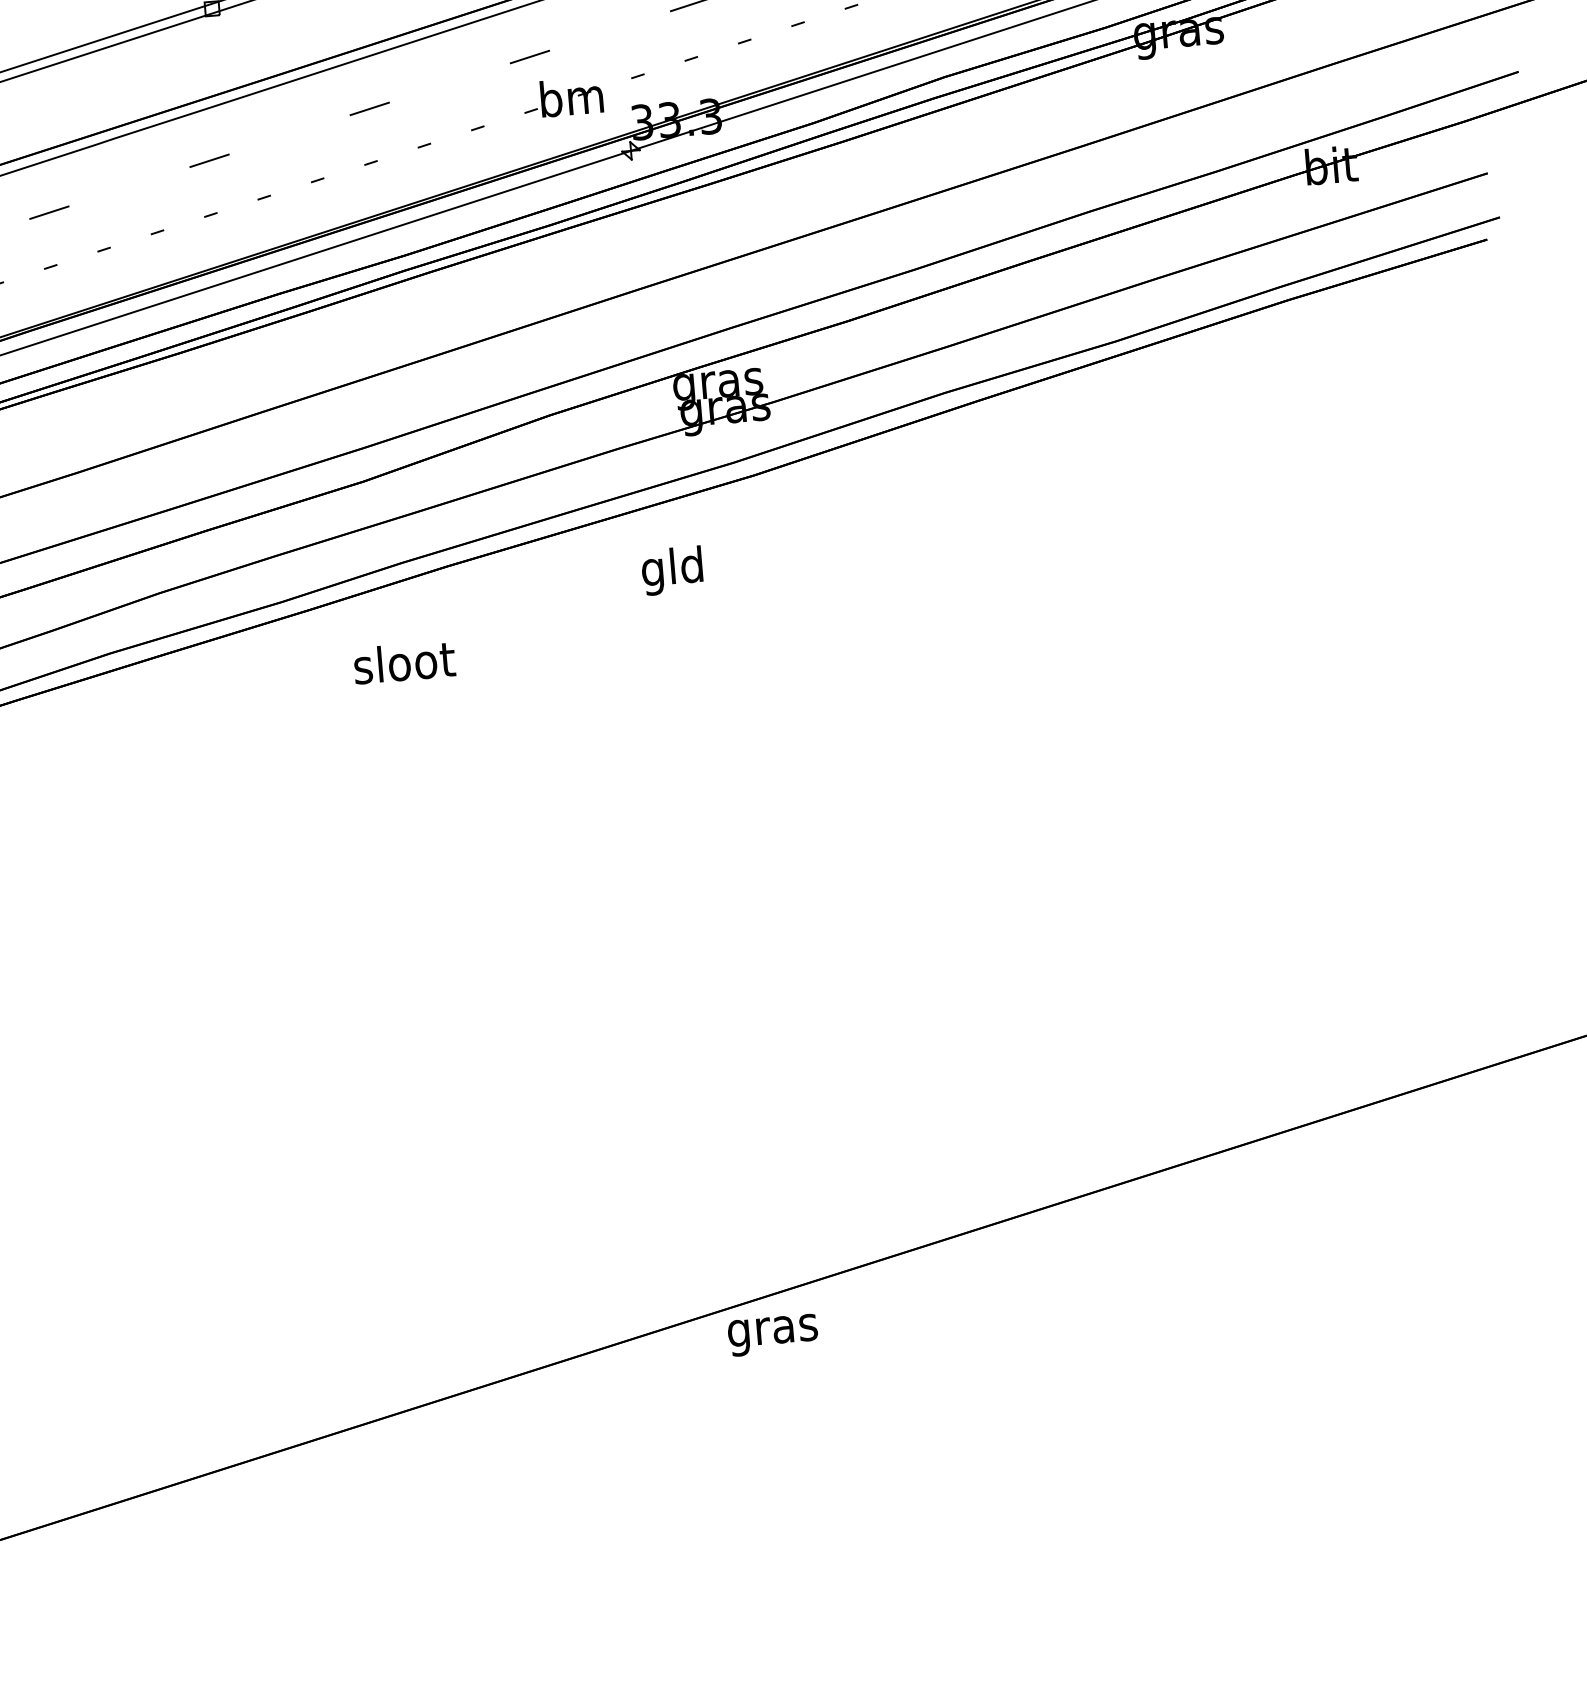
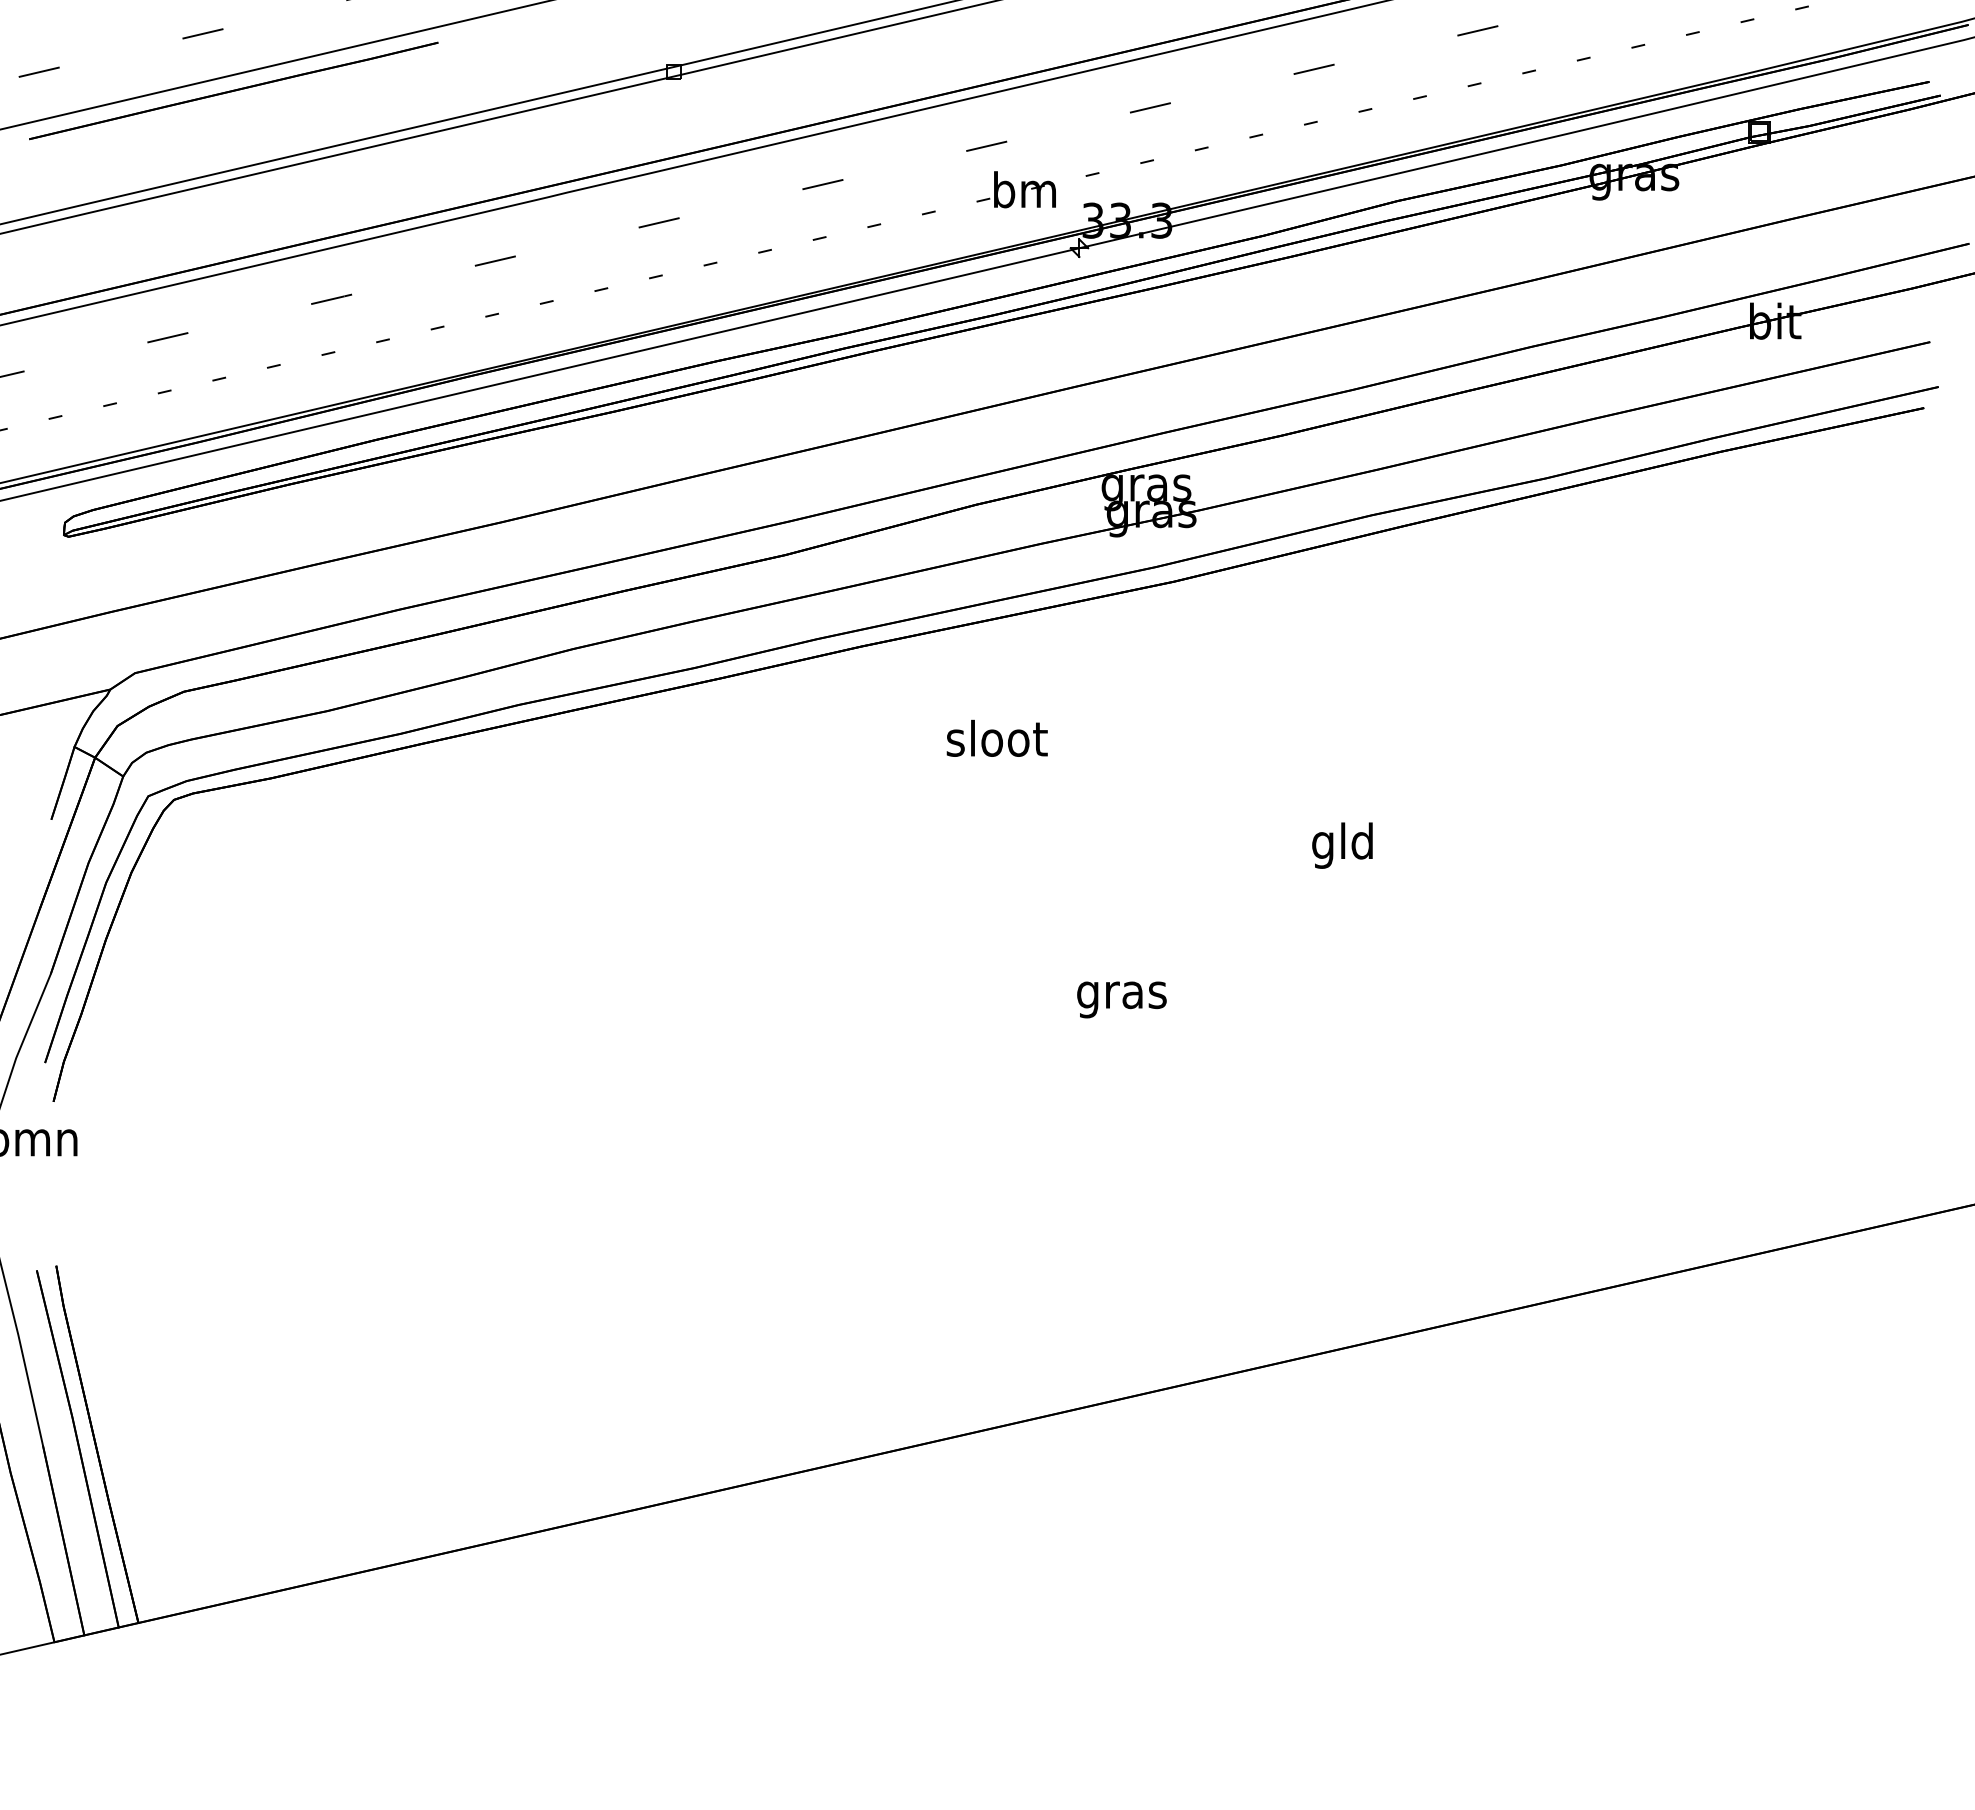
text: (672, 570) -> (1342, 845), moved
text: (403, 661) -> (996, 737), moved
text: (772, 1334) -> (1121, 999), moved

